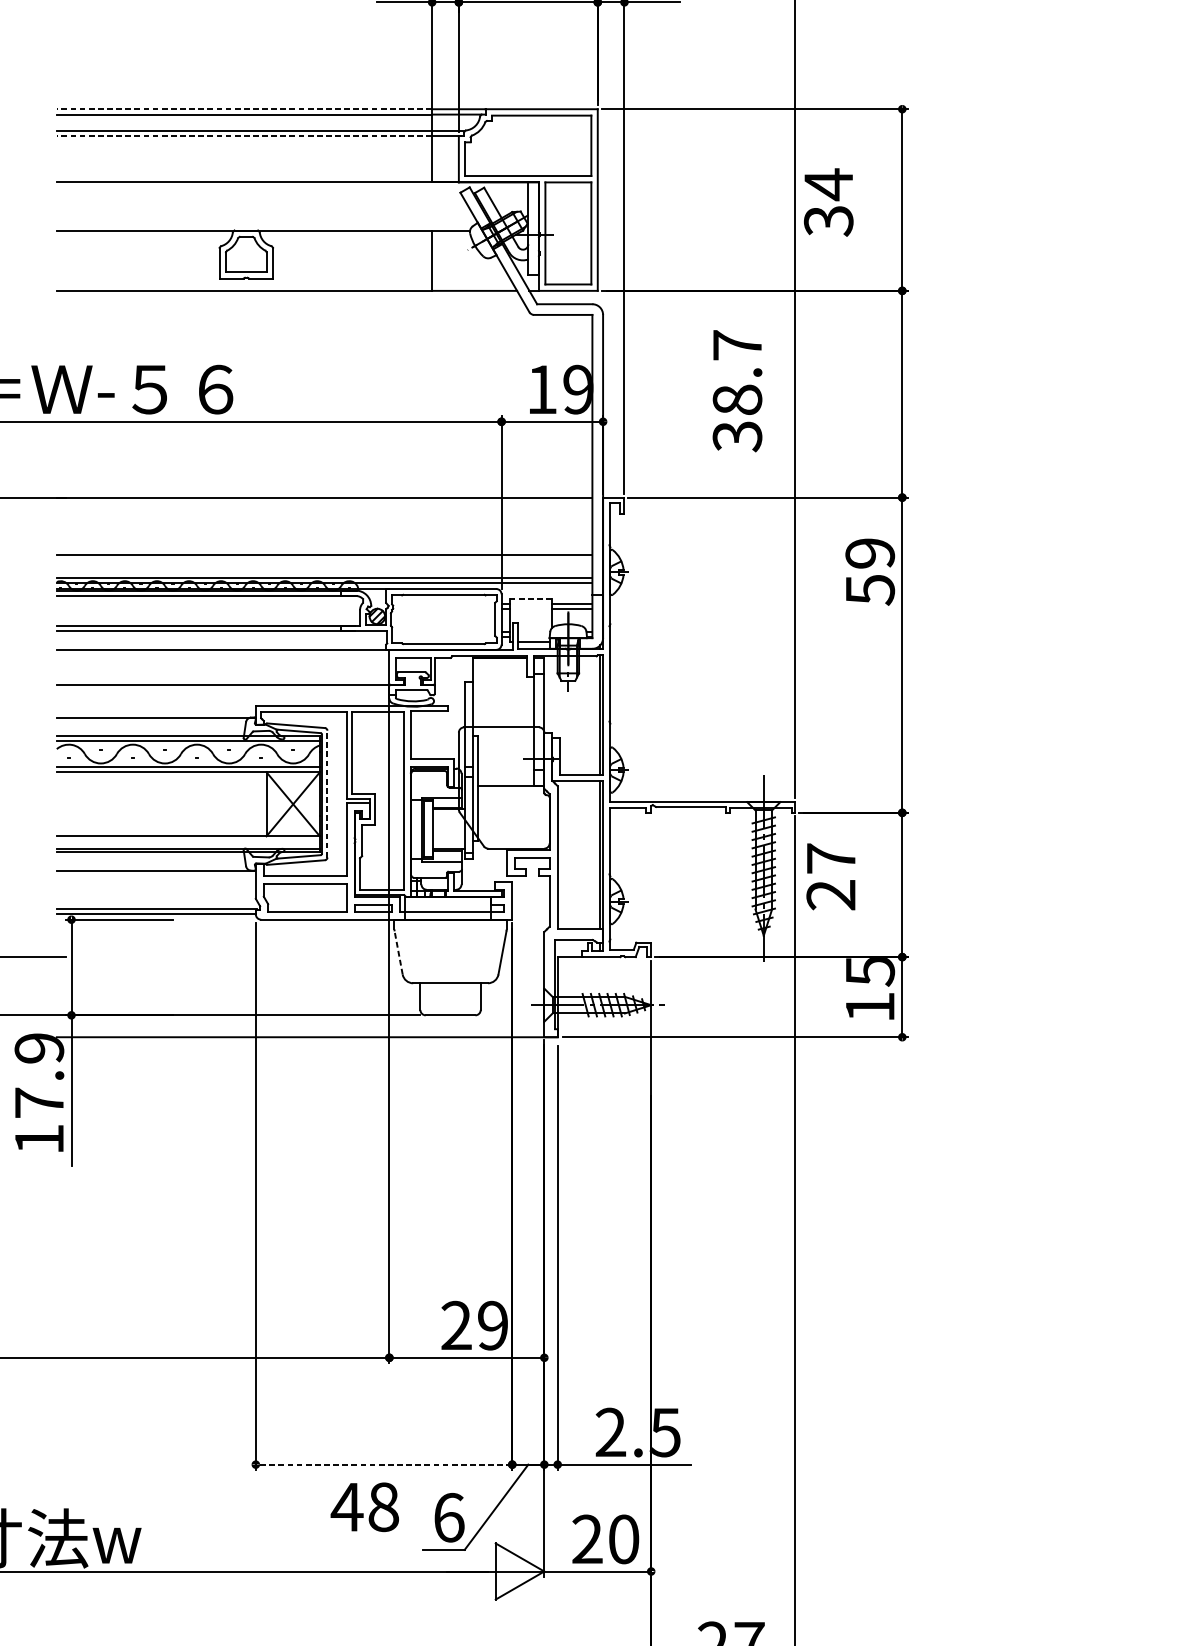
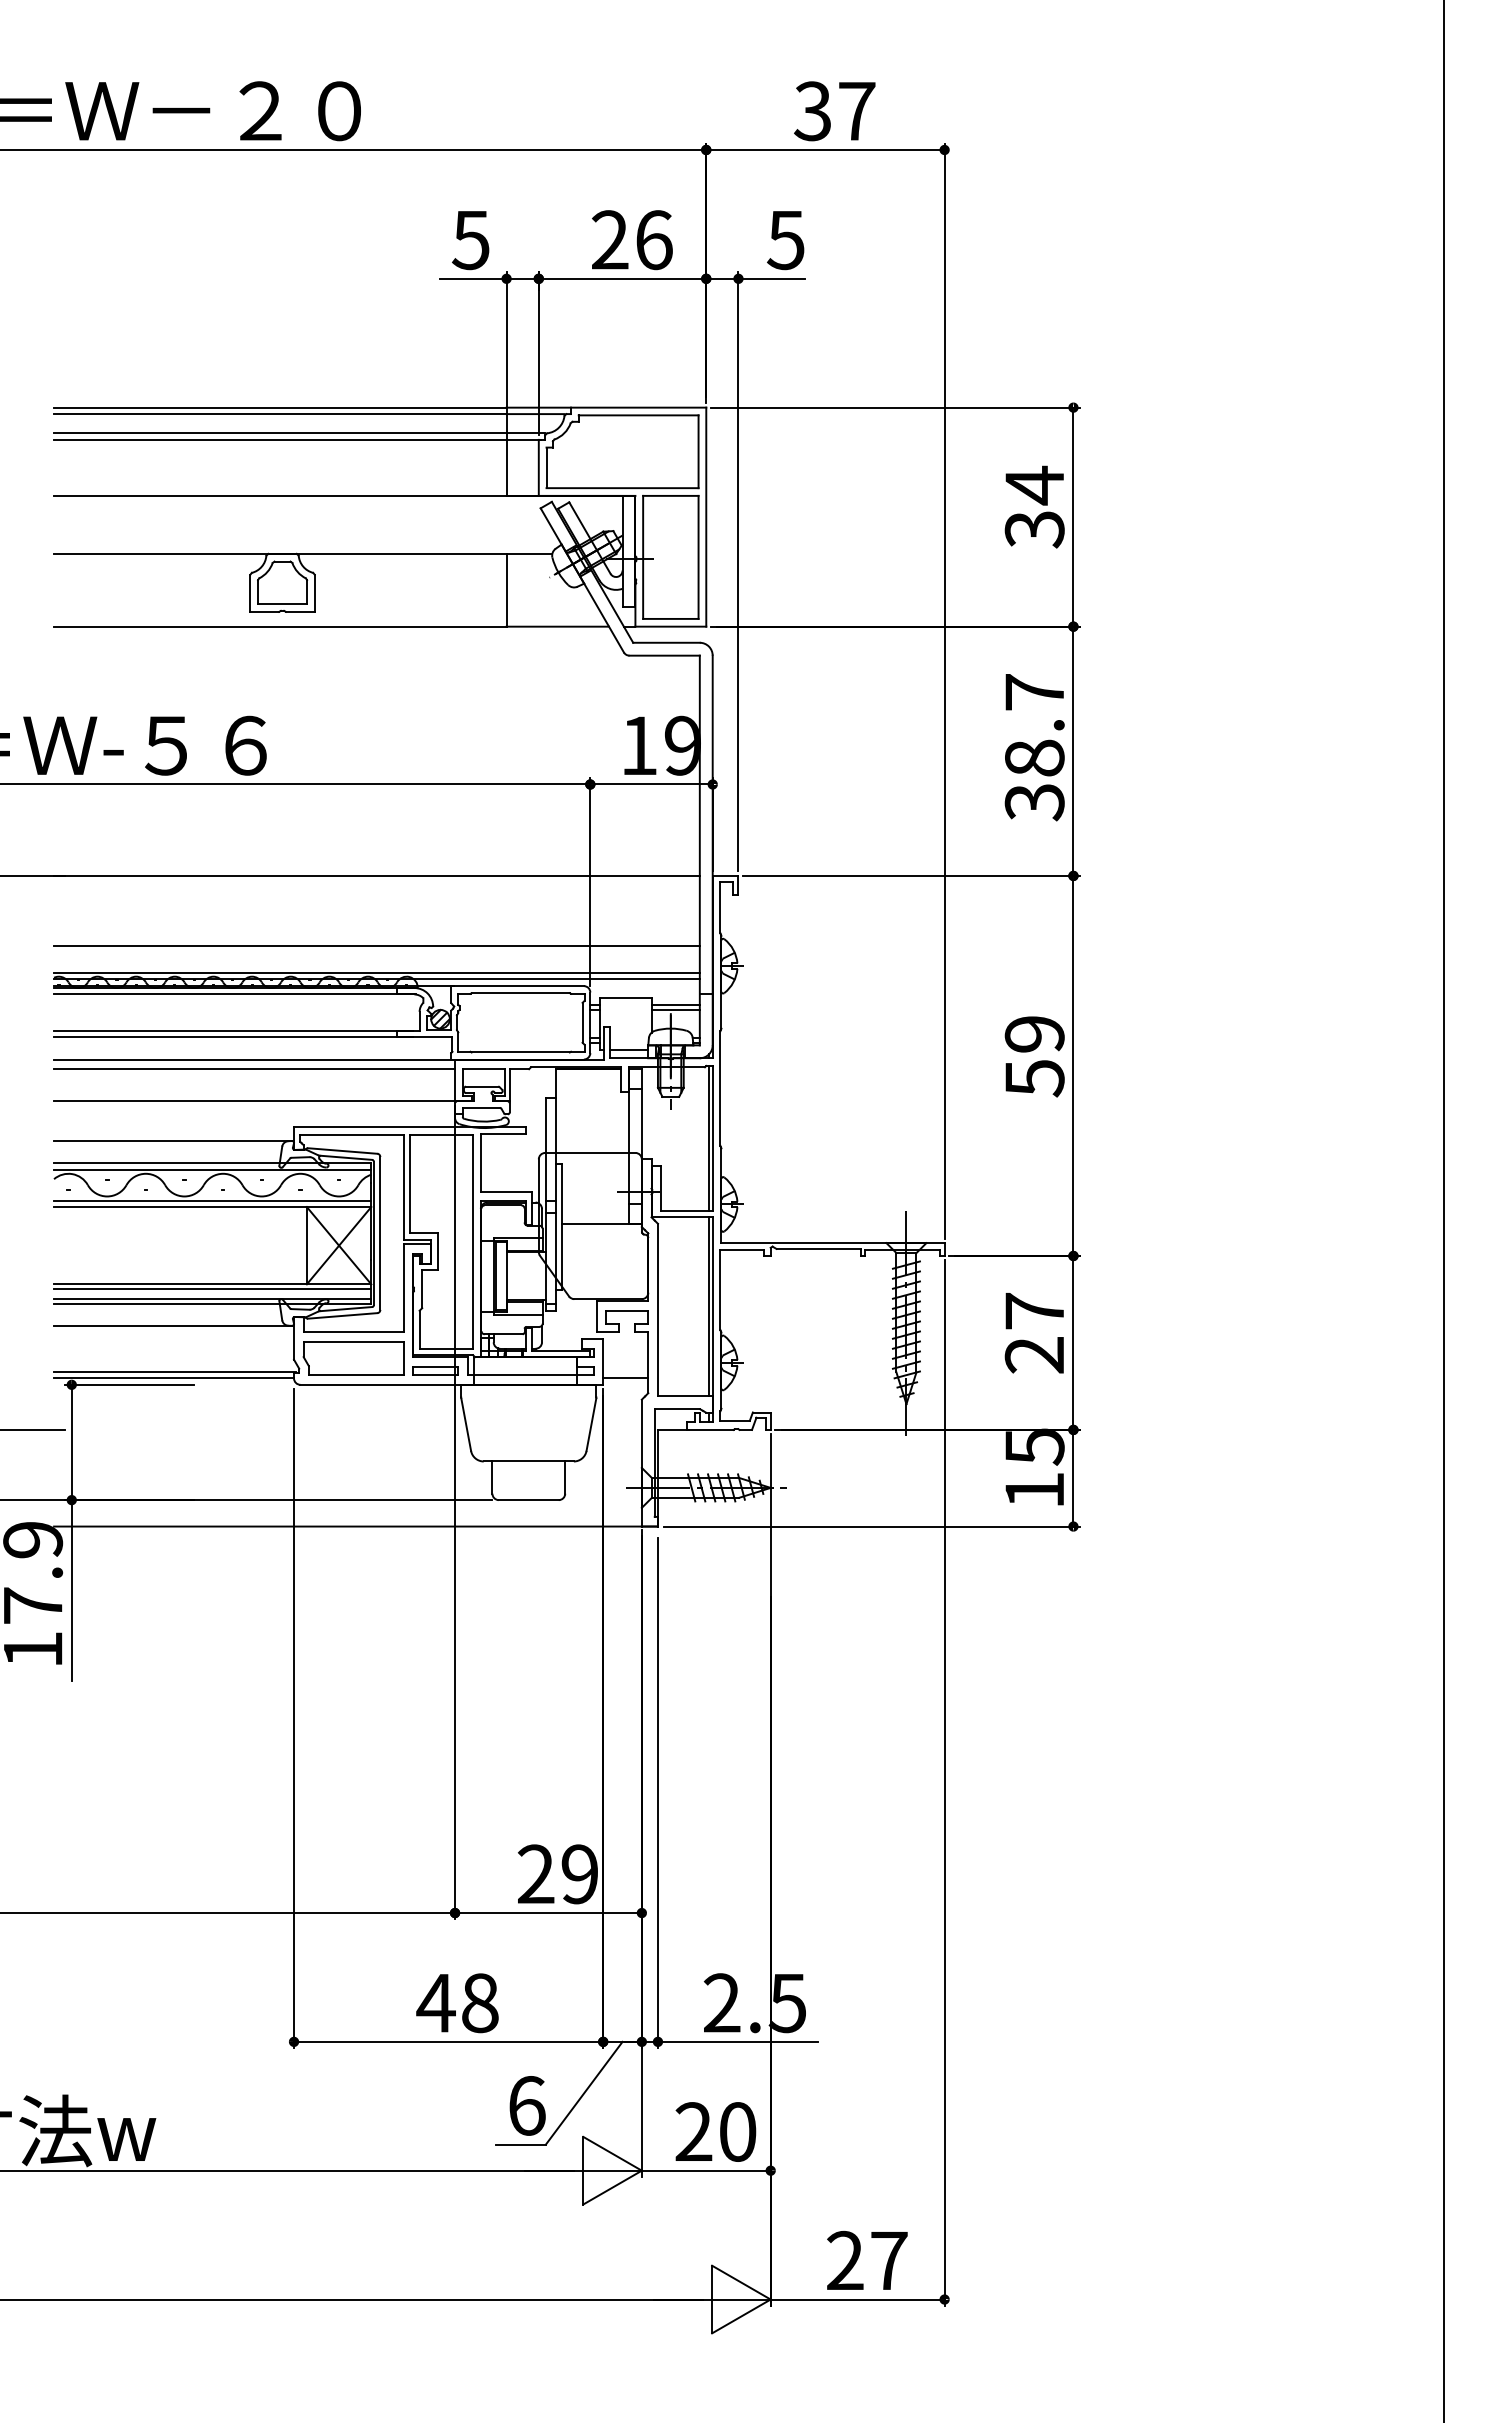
line: (243, 109) -> (279, 407), dashed -> solid
line: (243, 135) -> (279, 439), dashed -> solid
text: (828, 201) -> (1034, 506), moved
text: (737, 391) -> (1034, 747), moved
text: (869, 571) -> (1034, 1056), moved
line: (530, 599) -> (625, 998), dashed -> solid
line: (223, 658) -> (254, 1069), added
line: (327, 793) -> (380, 1232), dashed -> solid
line: (188, 839) -> (212, 1288), added
text: (830, 877) -> (1033, 1333), moved
line: (530, 914) -> (625, 1378), added
line: (398, 952) -> (466, 1424), dashed -> solid
line: (383, 1464) -> (448, 2041), dashed -> solid
text: (364, 1507) -> (457, 2003), moved

